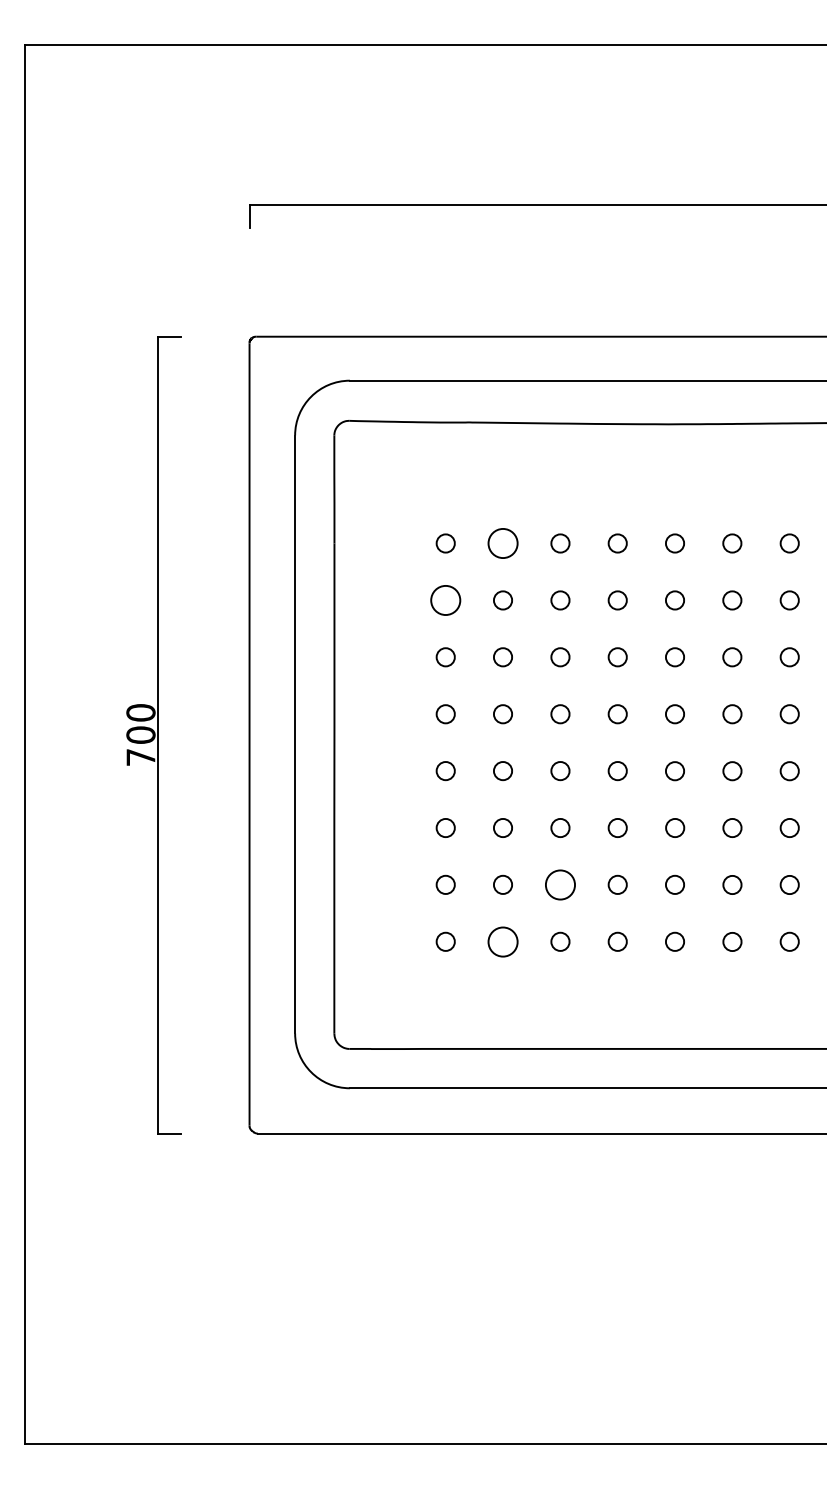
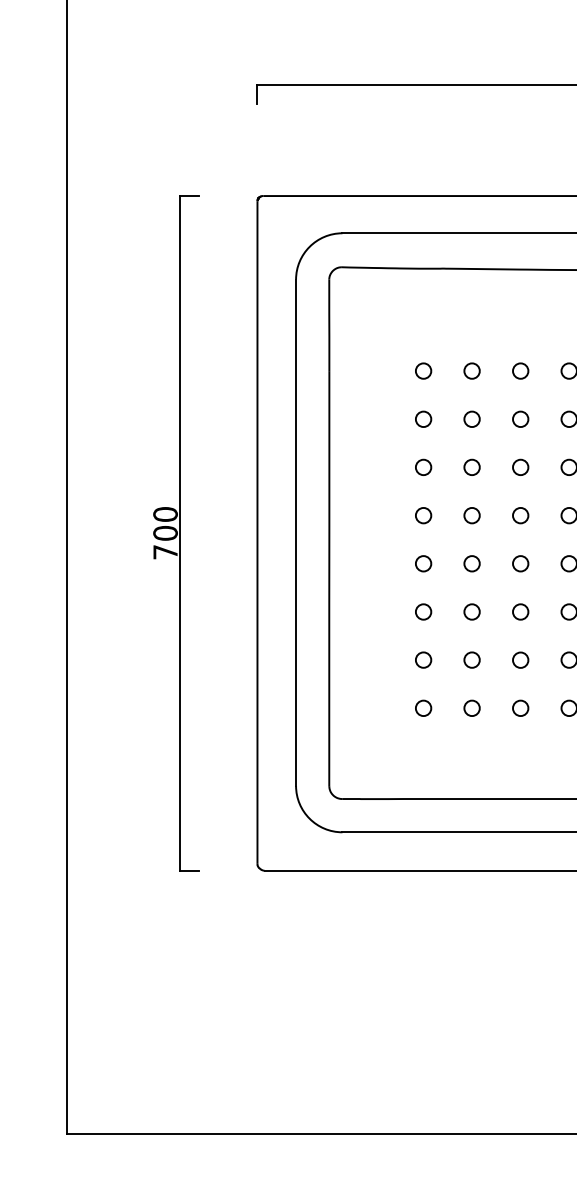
circle: (502, 543) -> (471, 371), size x0.62
circle: (445, 600) -> (423, 419), size x0.62
circle: (560, 884) -> (520, 659), size x0.62
circle: (502, 941) -> (471, 708), size x0.62

